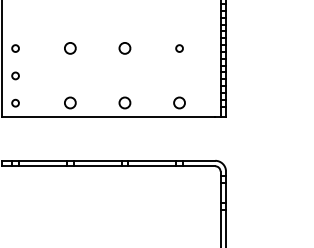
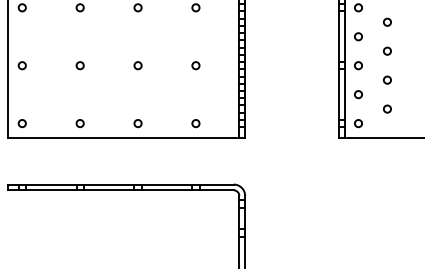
circle: (69, 48) -> (79, 65), size x0.62
circle: (124, 48) -> (137, 65), size x0.62
circle: (14, 75) -> (21, 94), removed
circle: (69, 103) -> (79, 123), size x0.62
circle: (124, 103) -> (137, 123), size x0.62
circle: (179, 103) -> (195, 123), size x0.62

